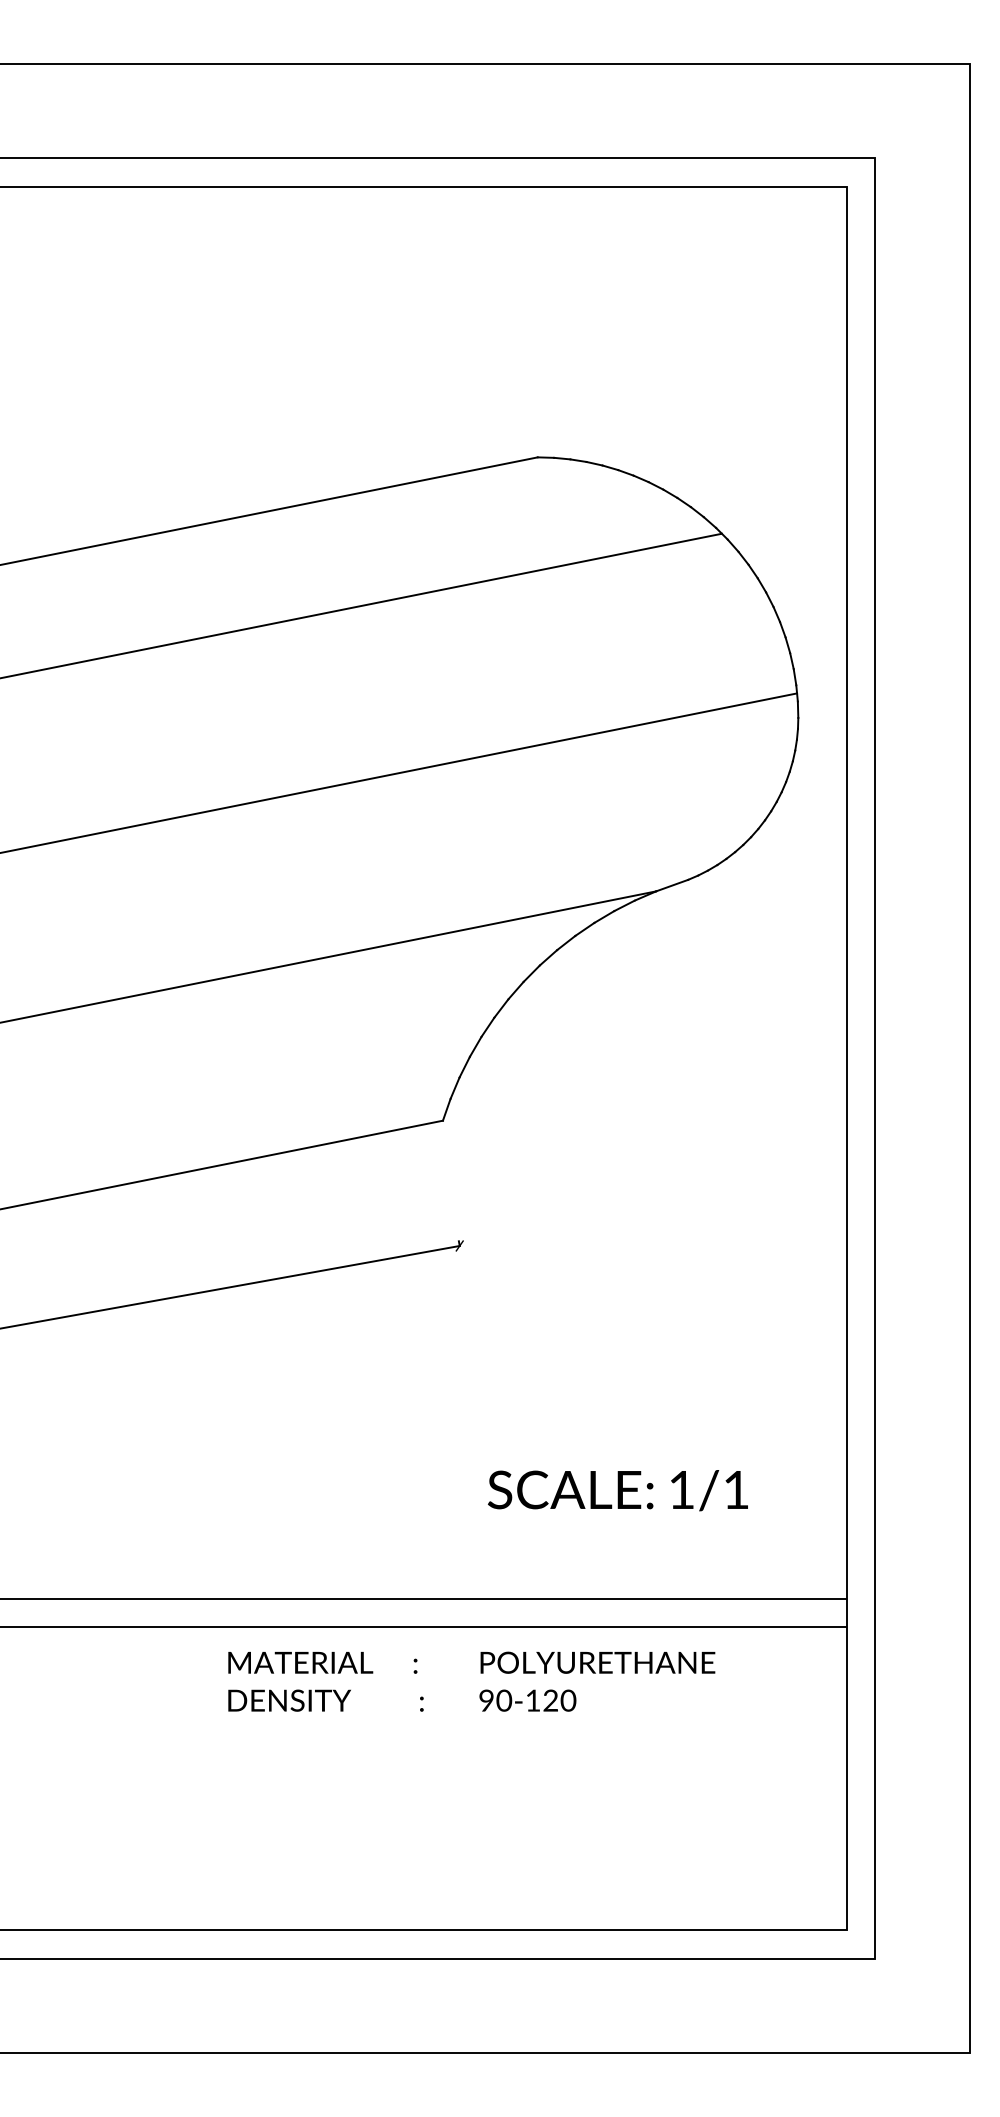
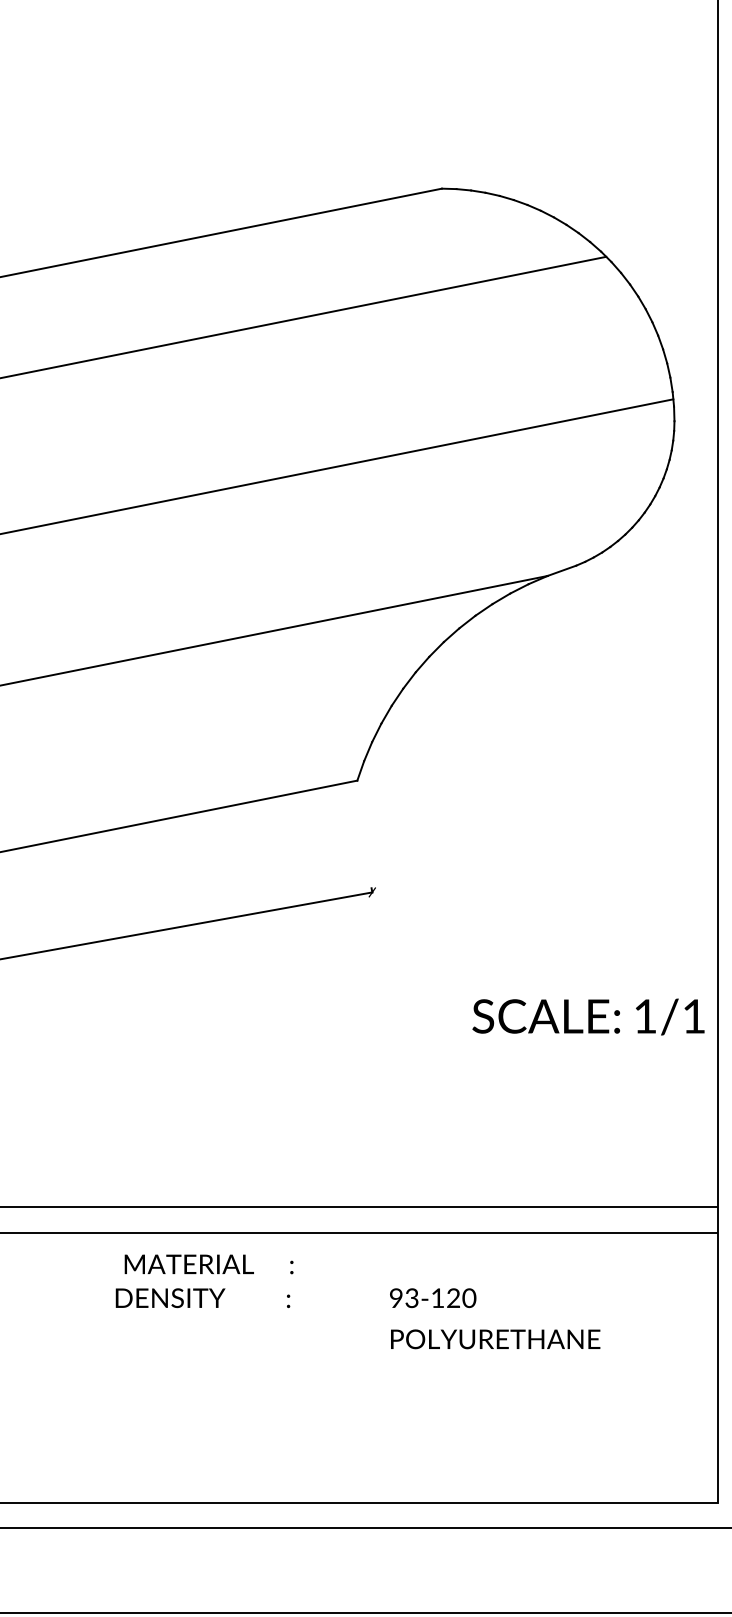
text: (617, 1490) -> (588, 1016), moved
text: (322, 1662) -> (208, 1264), moved
text: (597, 1662) -> (495, 1339), moved
text: (325, 1700) -> (202, 1298), moved
text: (504, 1700) -> (412, 1298), 90-120 -> 93-120

